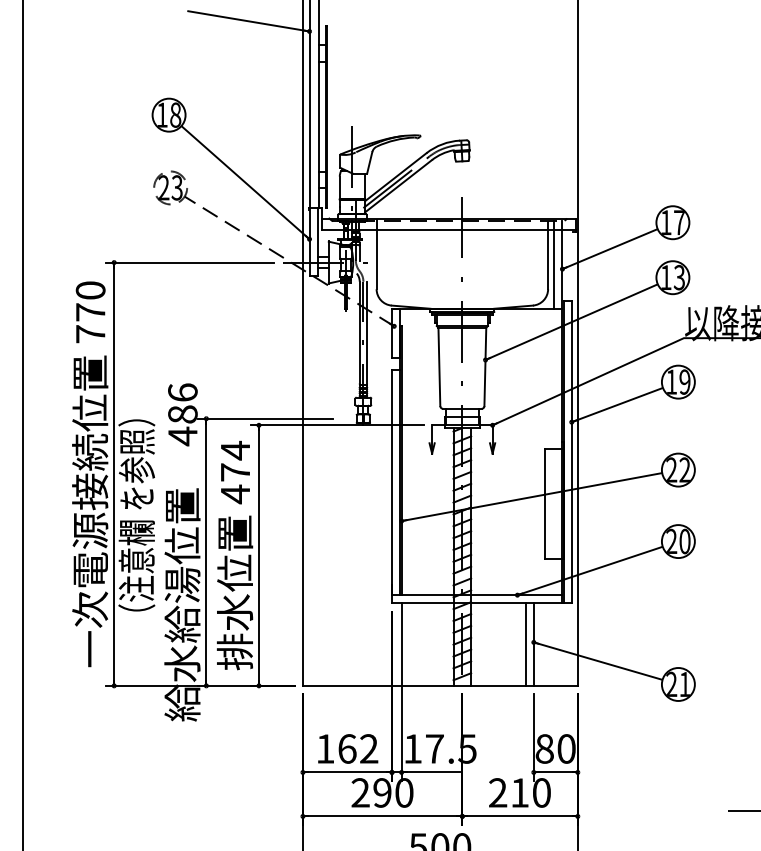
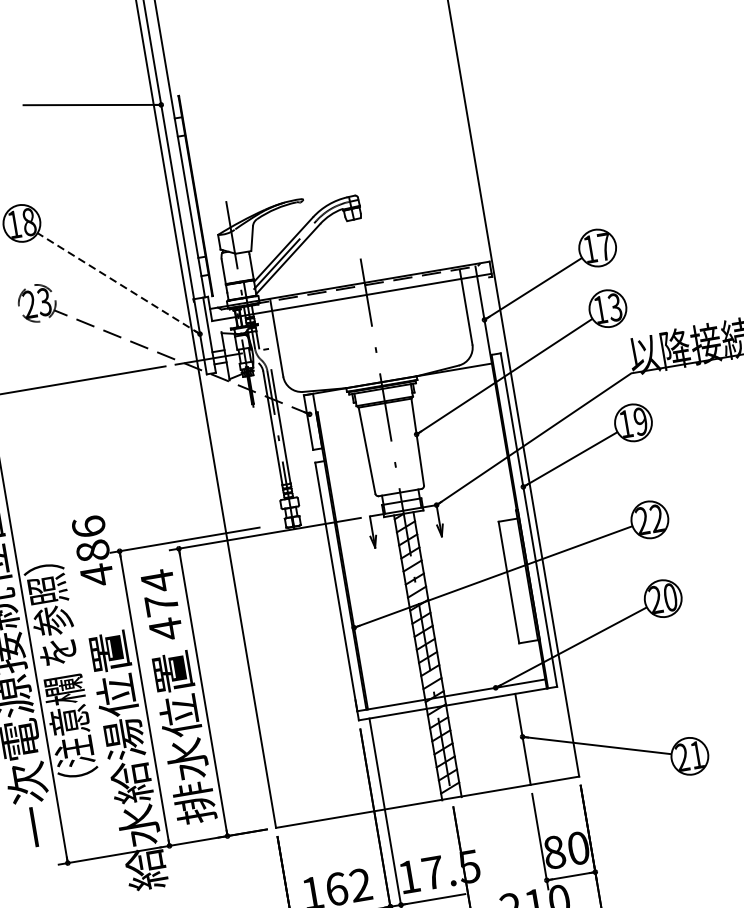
line: (245, 182) -> (118, 283), solid -> dashed
line: (554, 264) -> (474, 316), removed
line: (525, 644) -> (513, 740), removed

